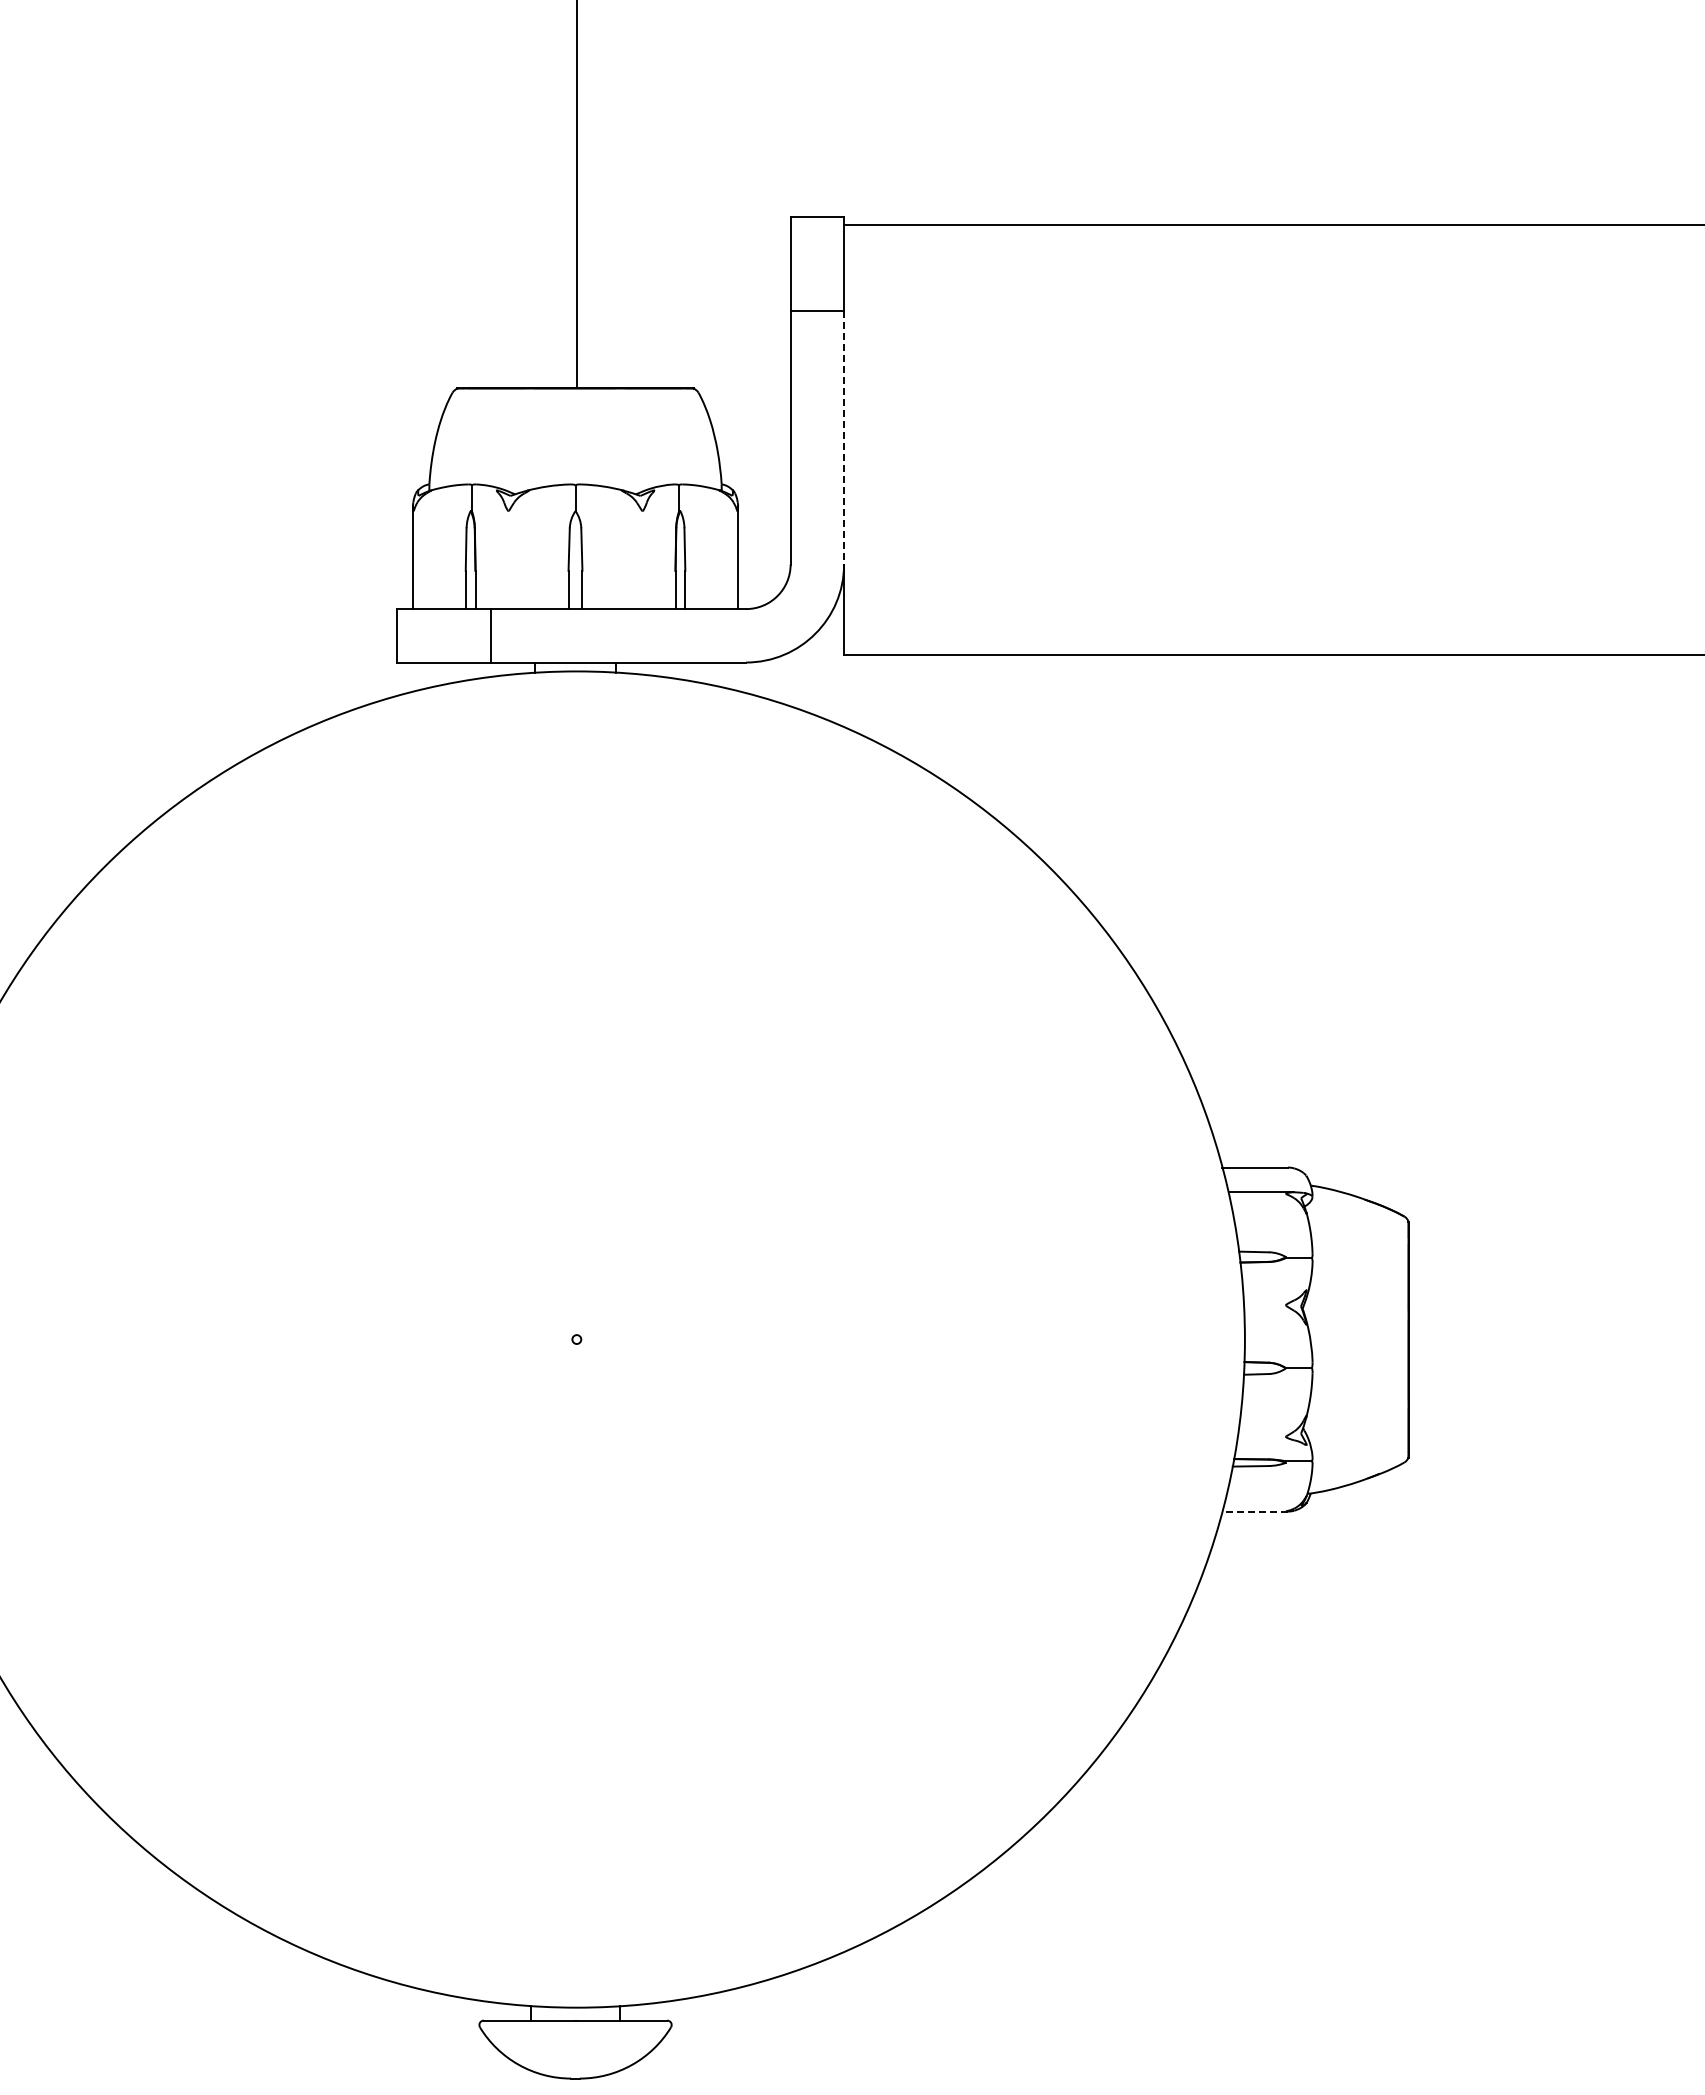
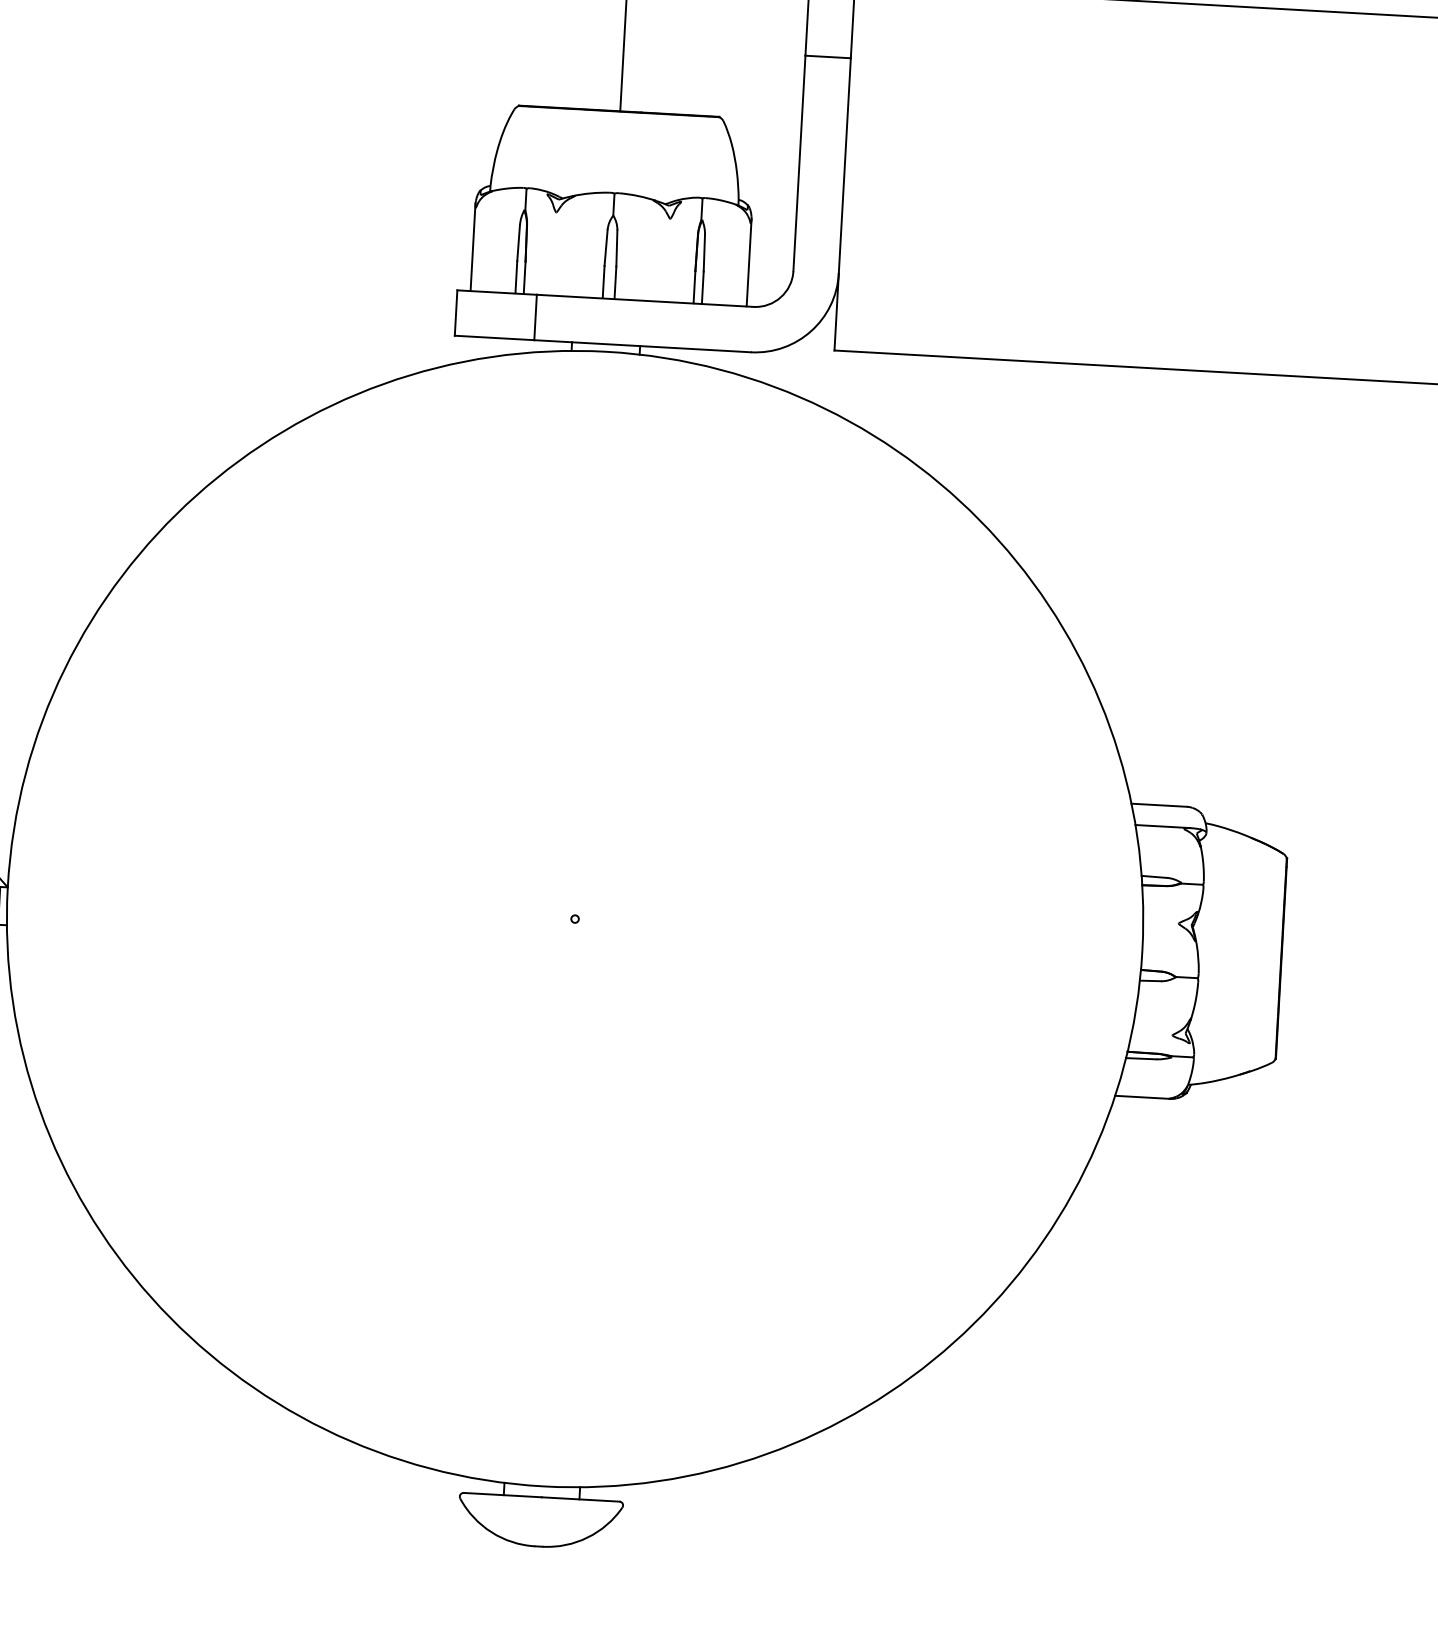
line: (844, 437) -> (845, 165), dashed -> solid
line: (1255, 1511) -> (1143, 1097), dashed -> solid

